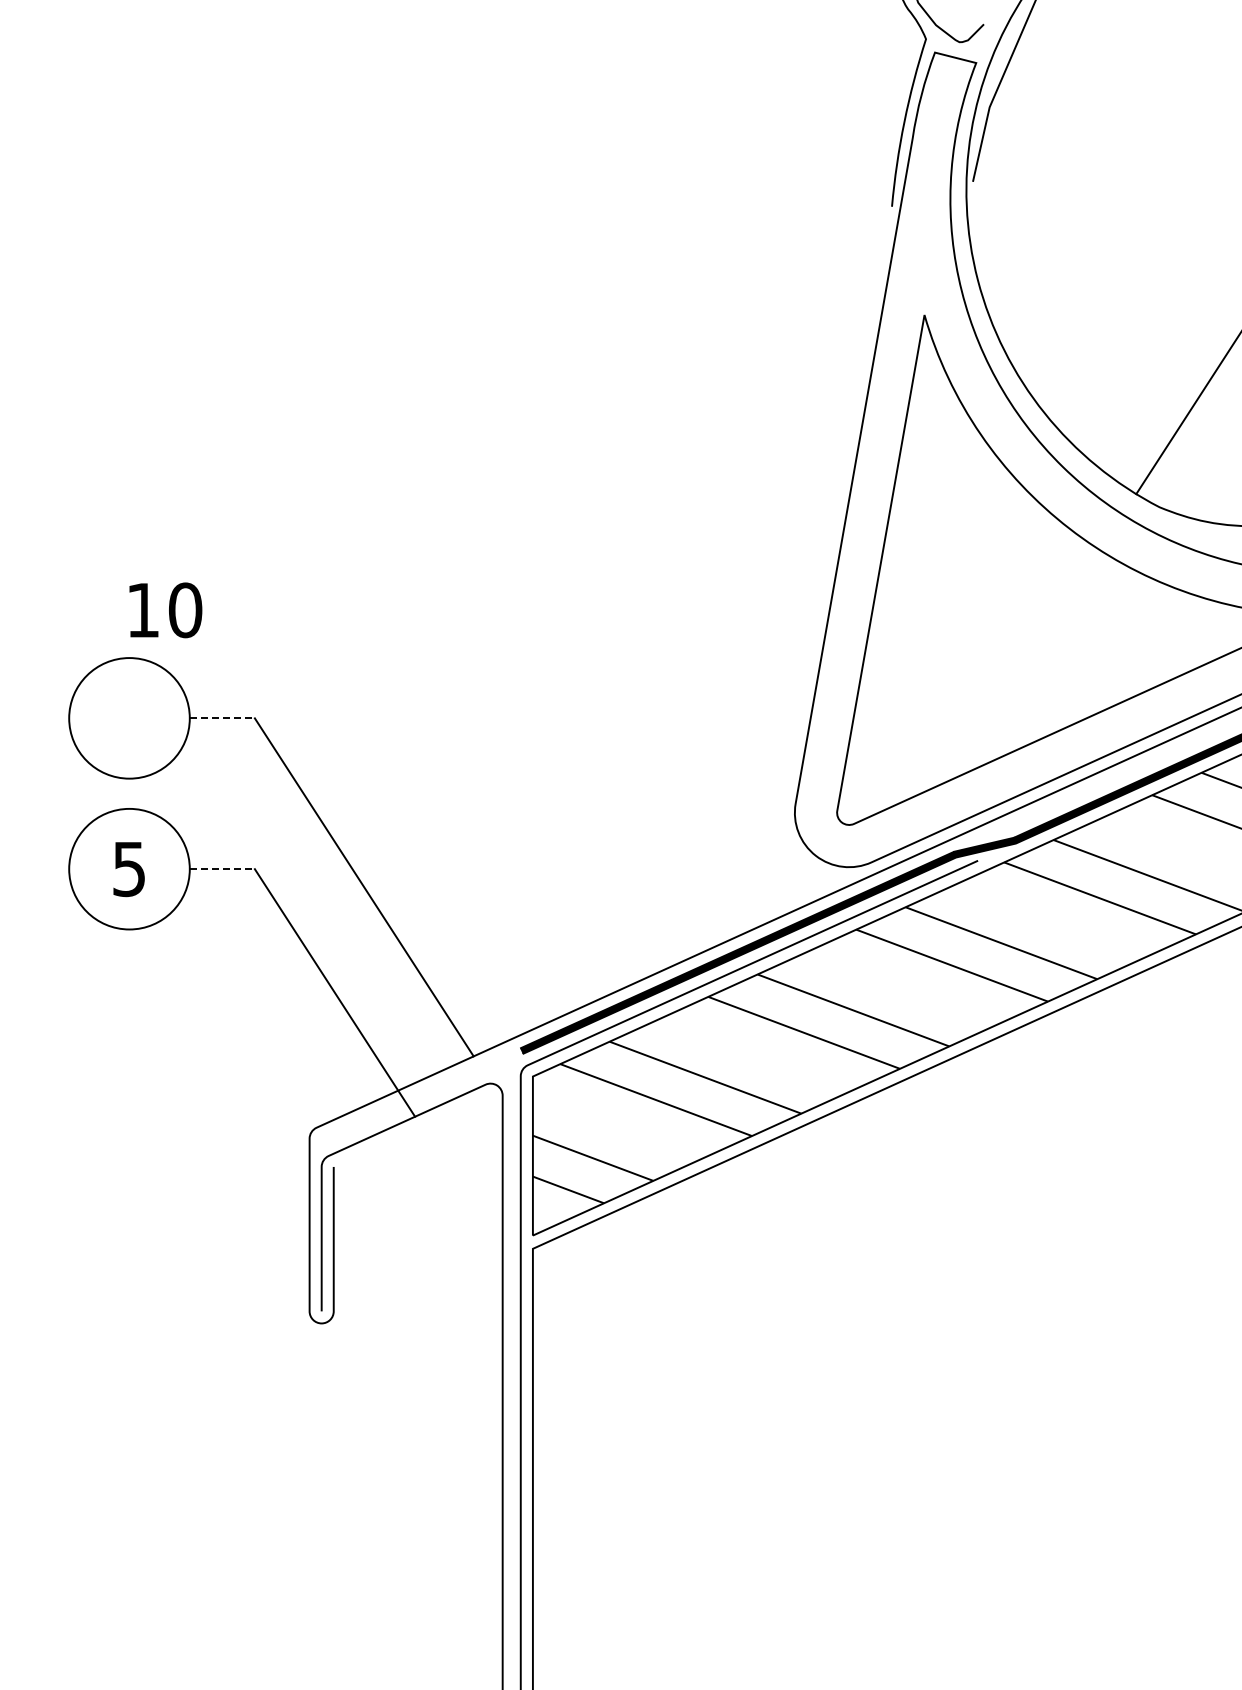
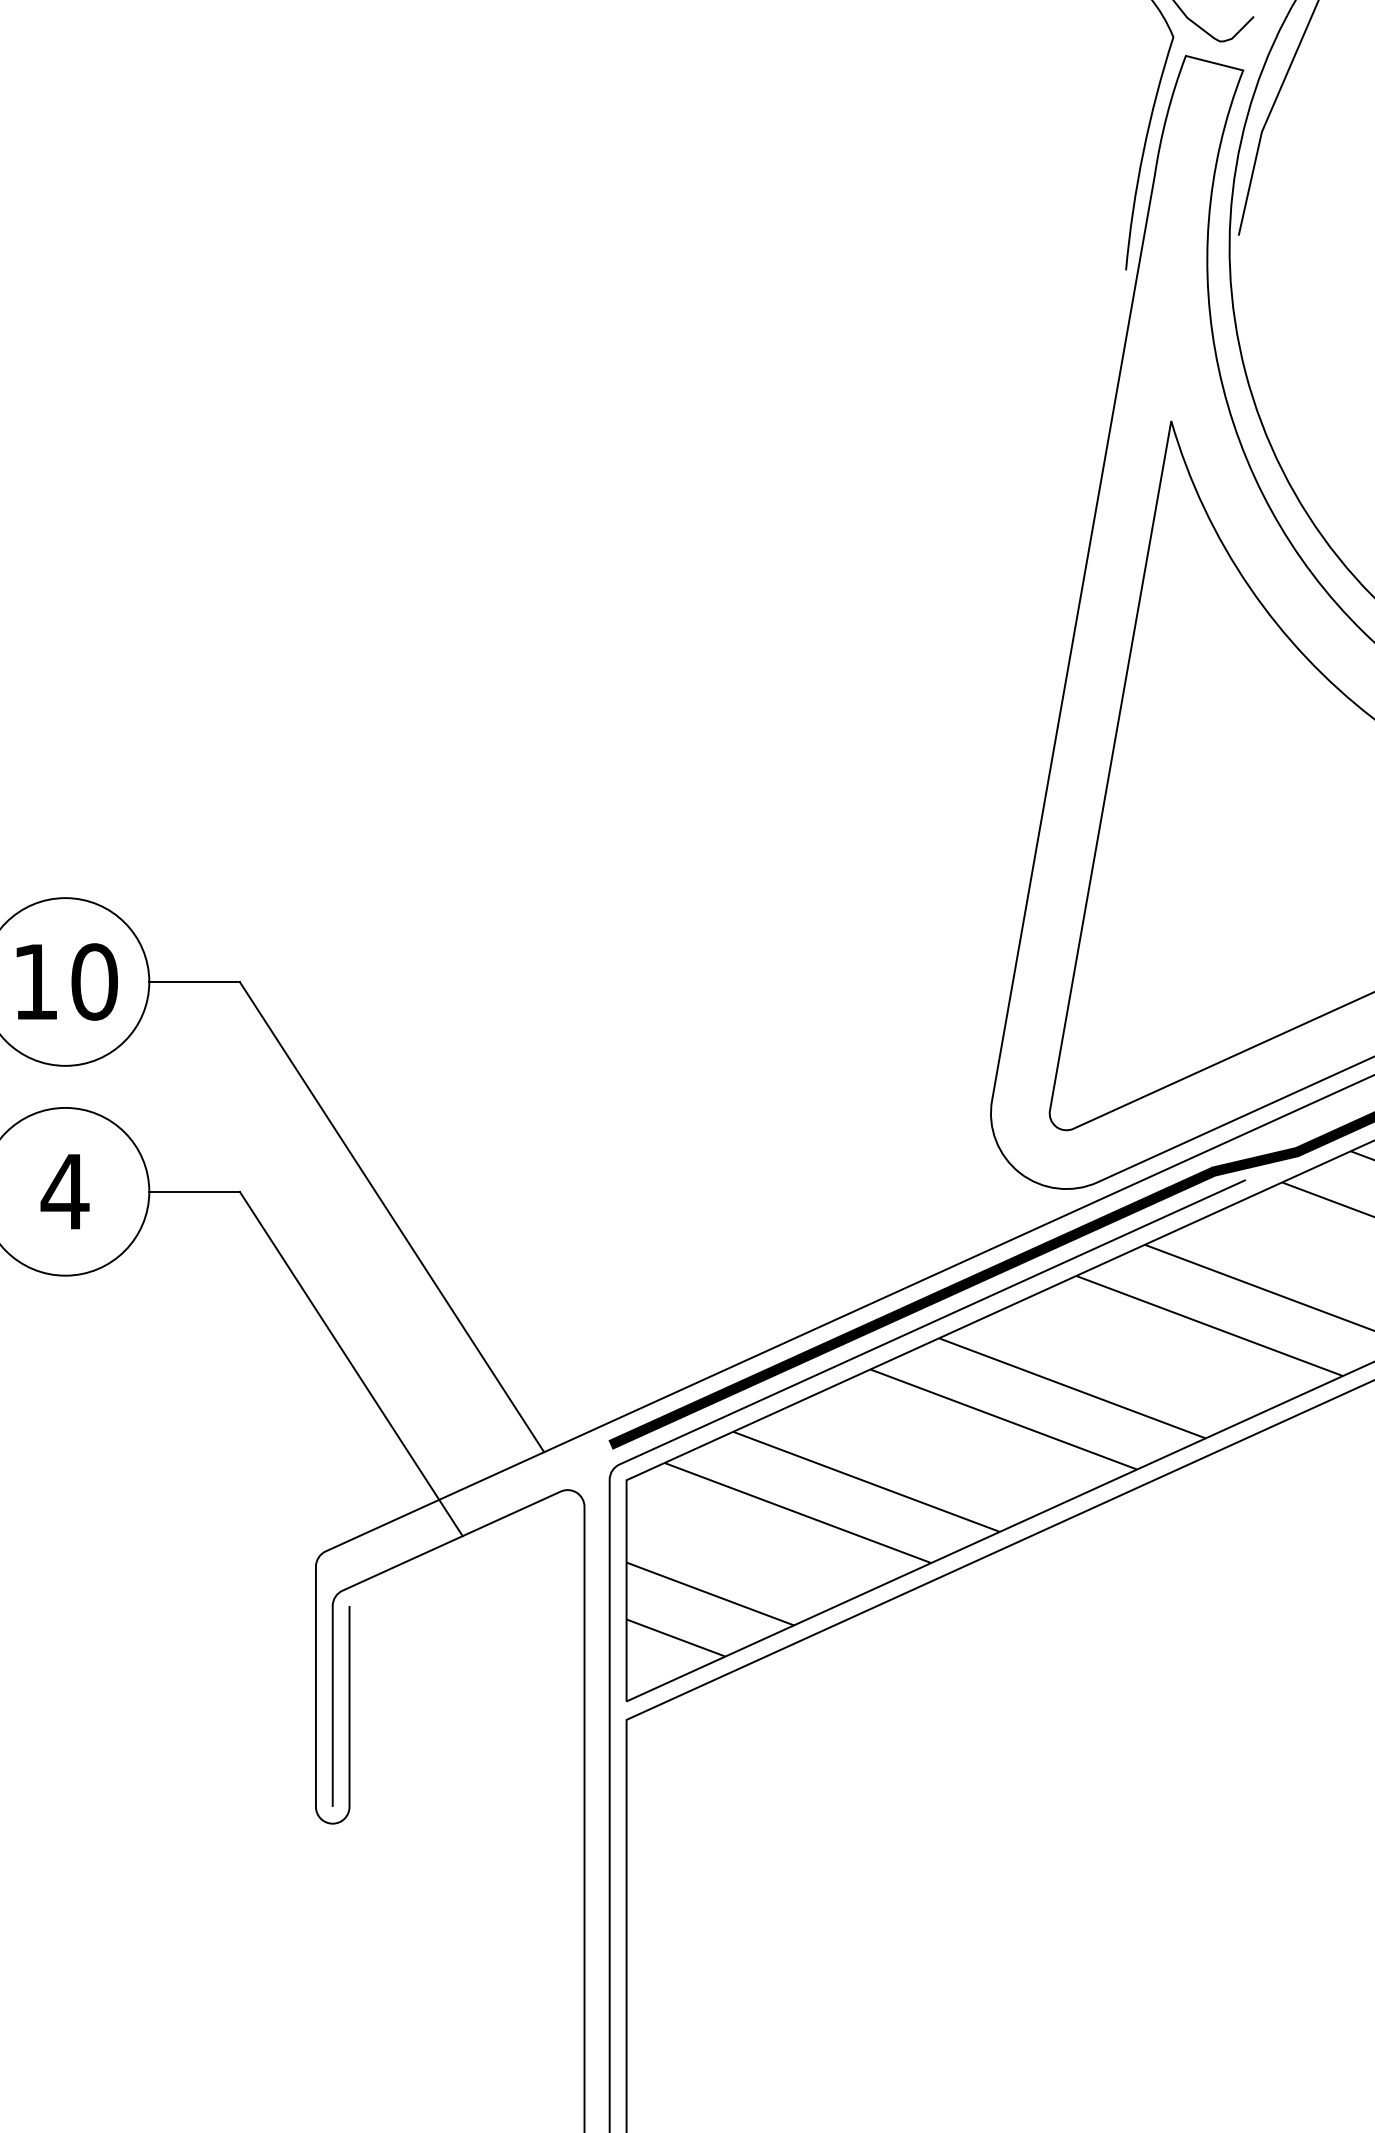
text: (165, 610) -> (66, 982), moved
line: (222, 718) -> (194, 982), dashed -> solid
text: (128, 869) -> (64, 1192), 5 -> 4
line: (222, 869) -> (194, 1192), dashed -> solid

